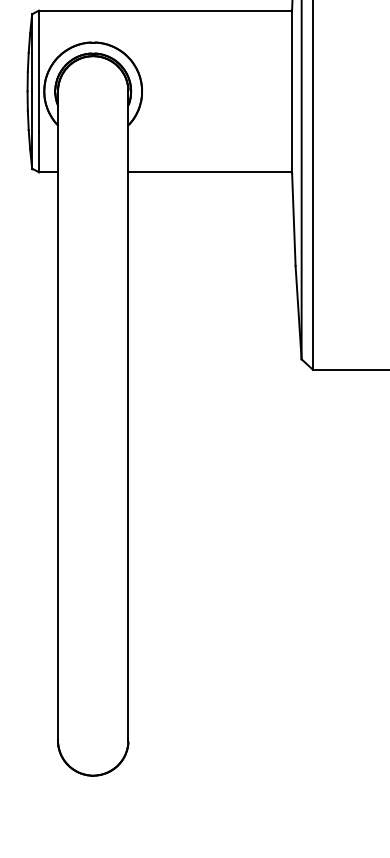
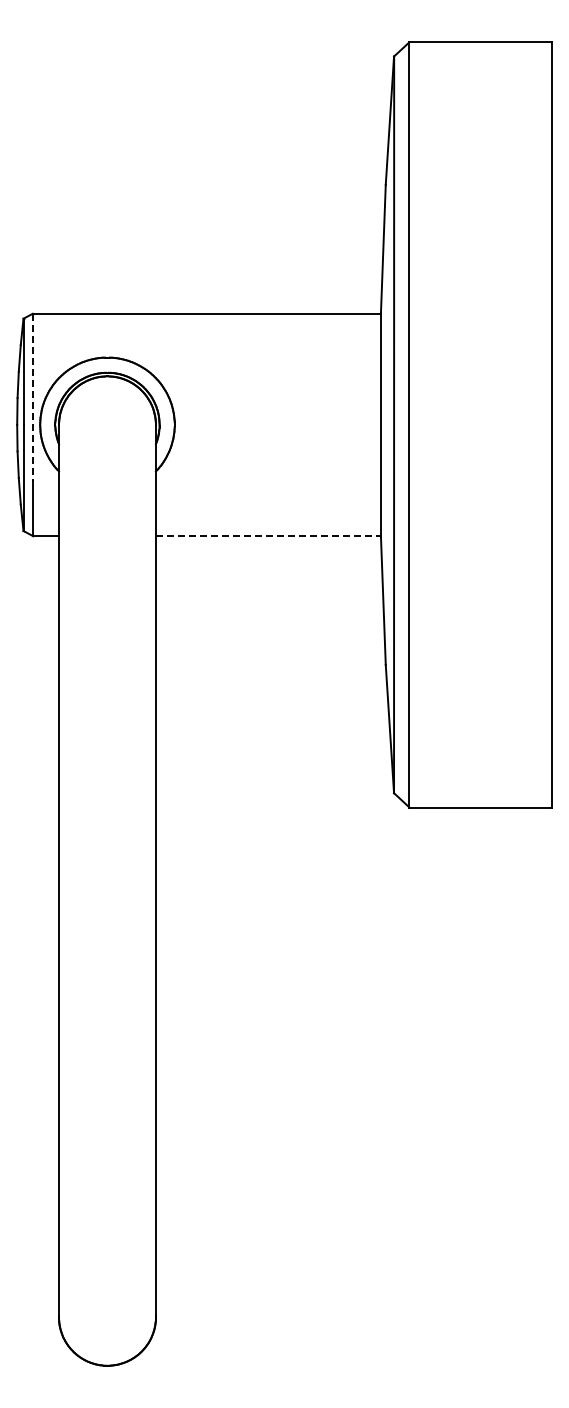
line: (38, 71) -> (32, 397), solid -> dashed
line: (210, 171) -> (268, 535), solid -> dashed

